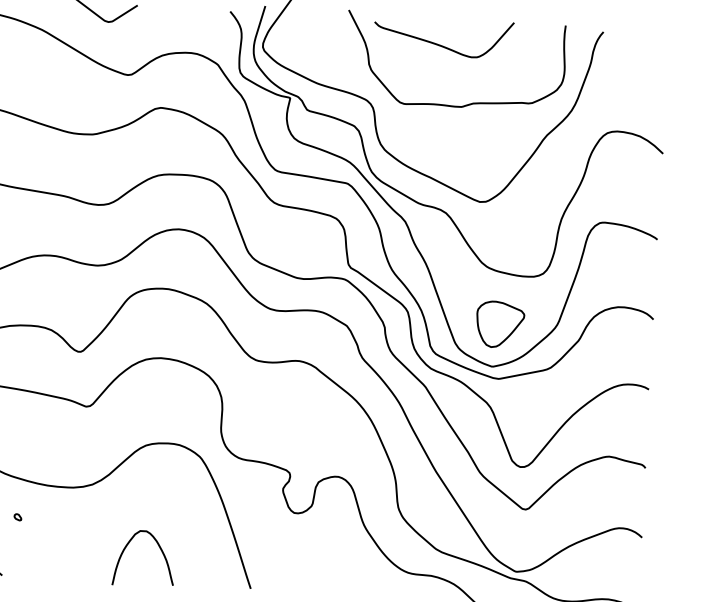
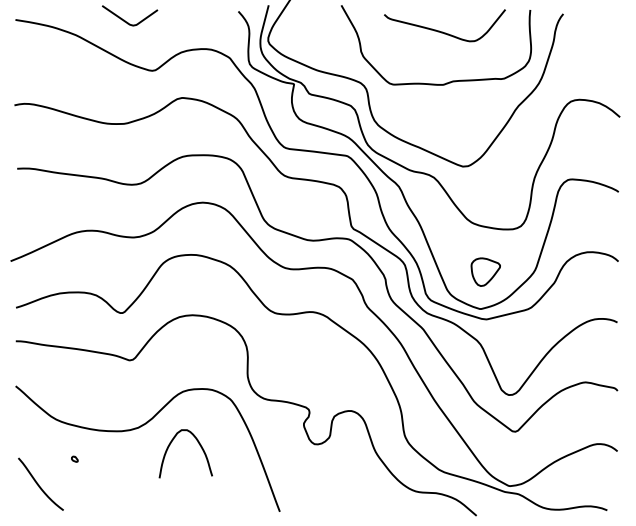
curve: (440, 44) -> (442, 31), moved
part: (500, 323) -> (485, 271), size x0.7
curve: (160, 549) -> (199, 445), moved

